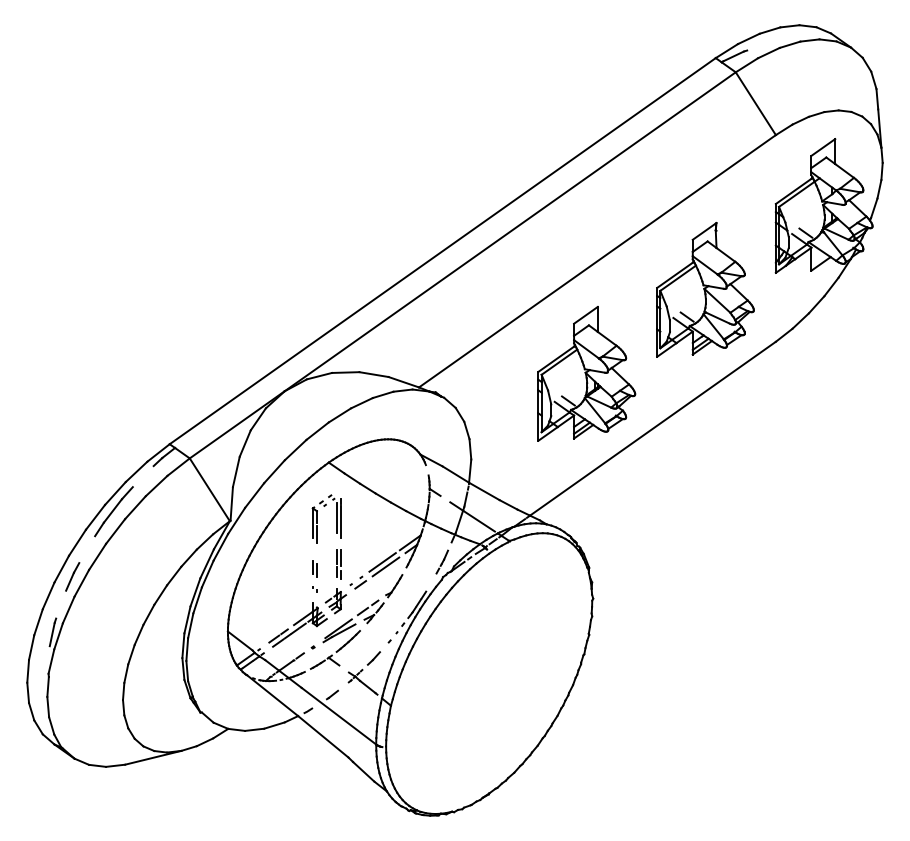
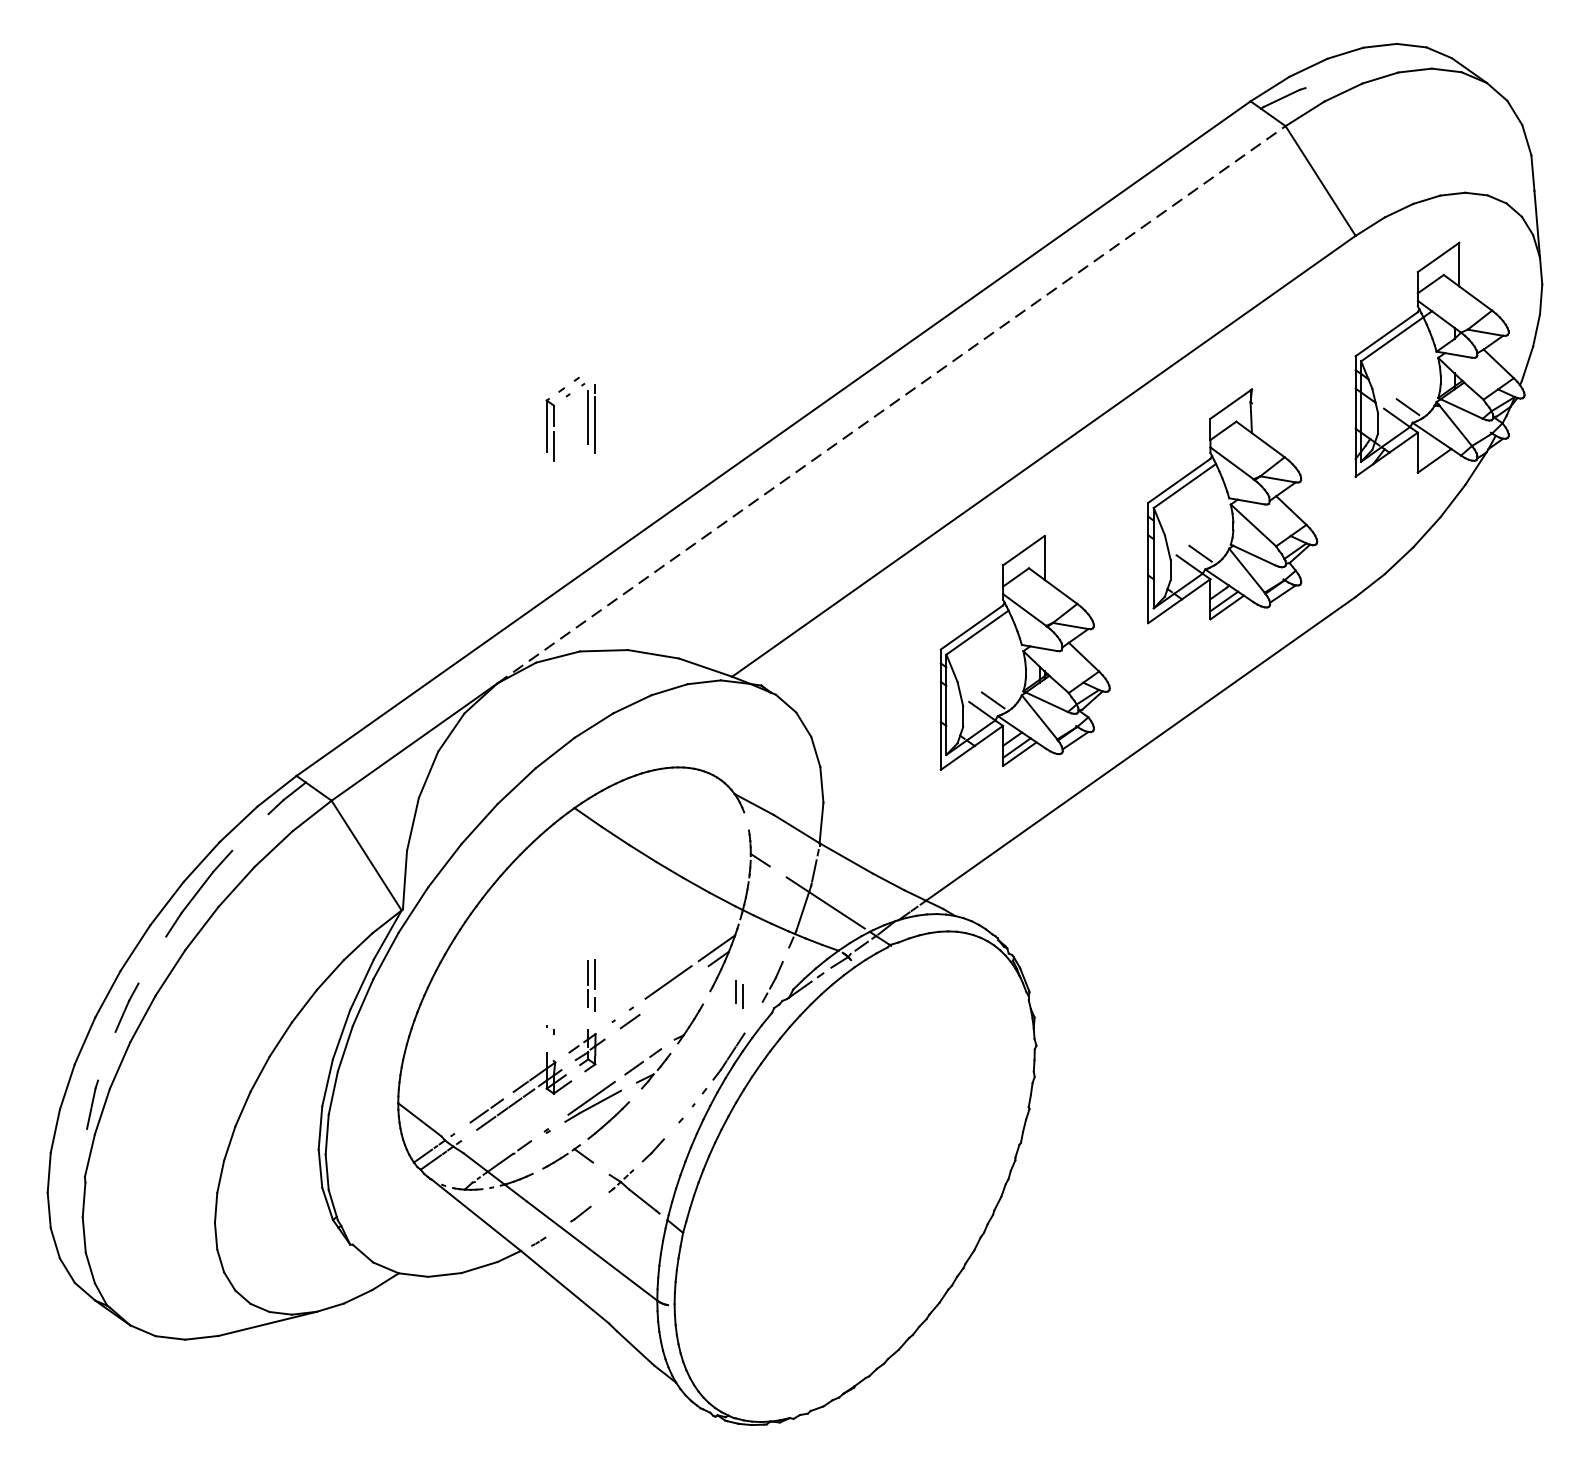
line: (510, 231) -> (891, 404), solid -> dashed
part: (317, 518) -> (554, 418), moved
line: (385, 566) -> (673, 989), removed
part: (314, 568) -> (738, 993), moved

